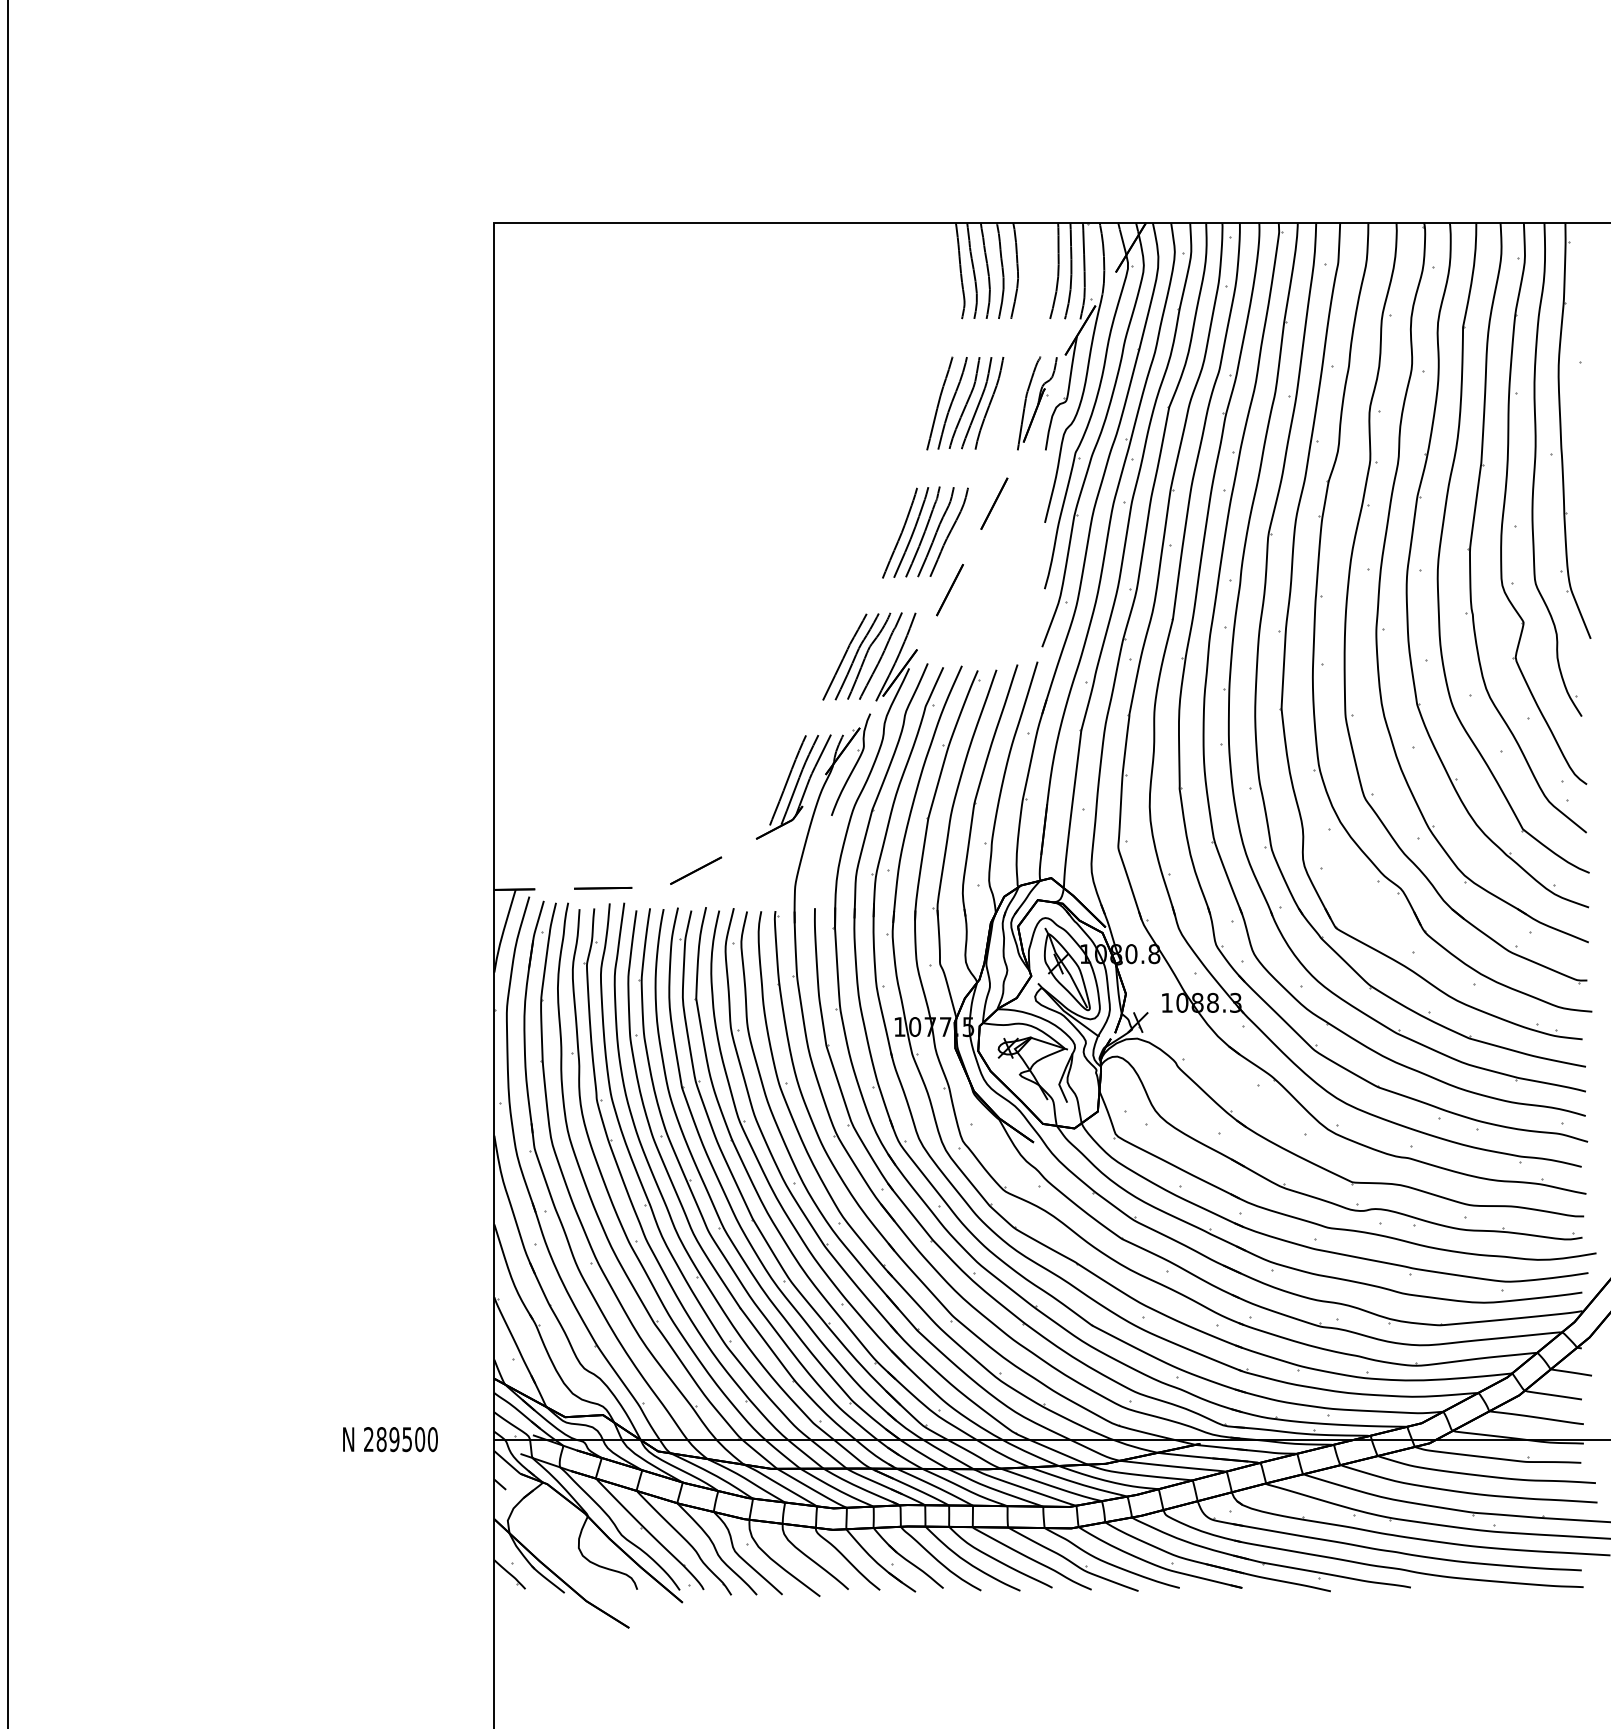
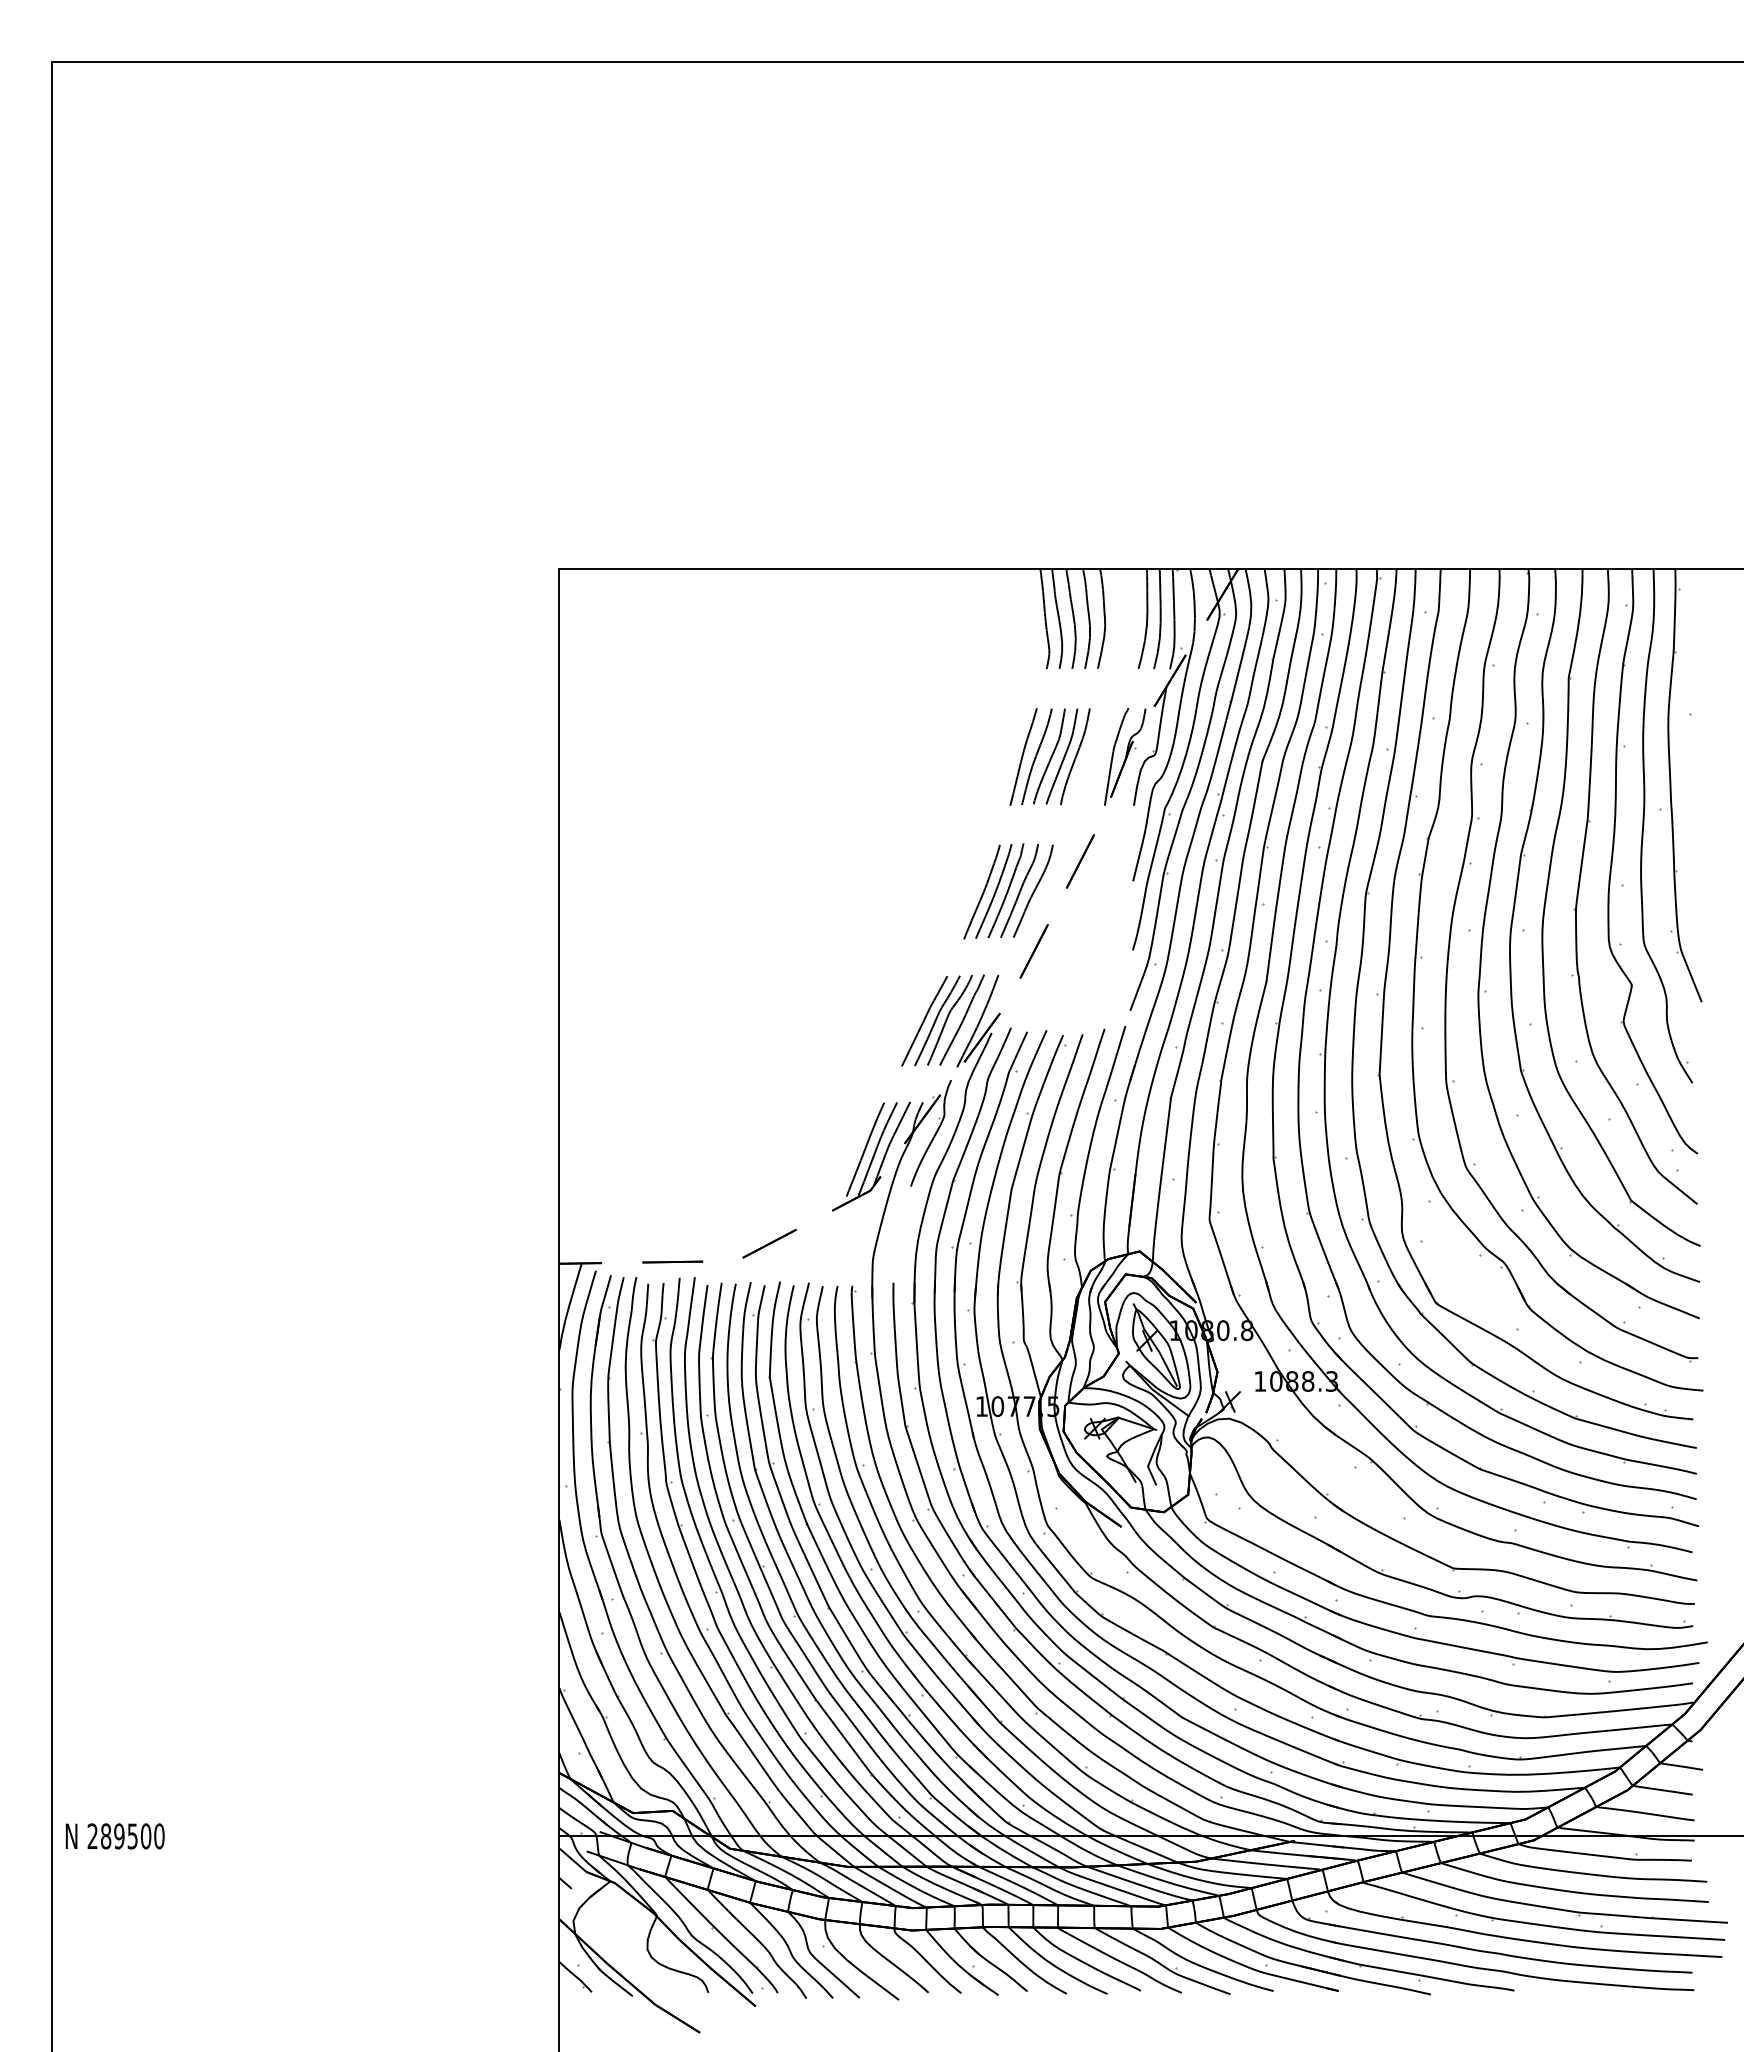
text: (389, 1439) -> (114, 1836), moved

